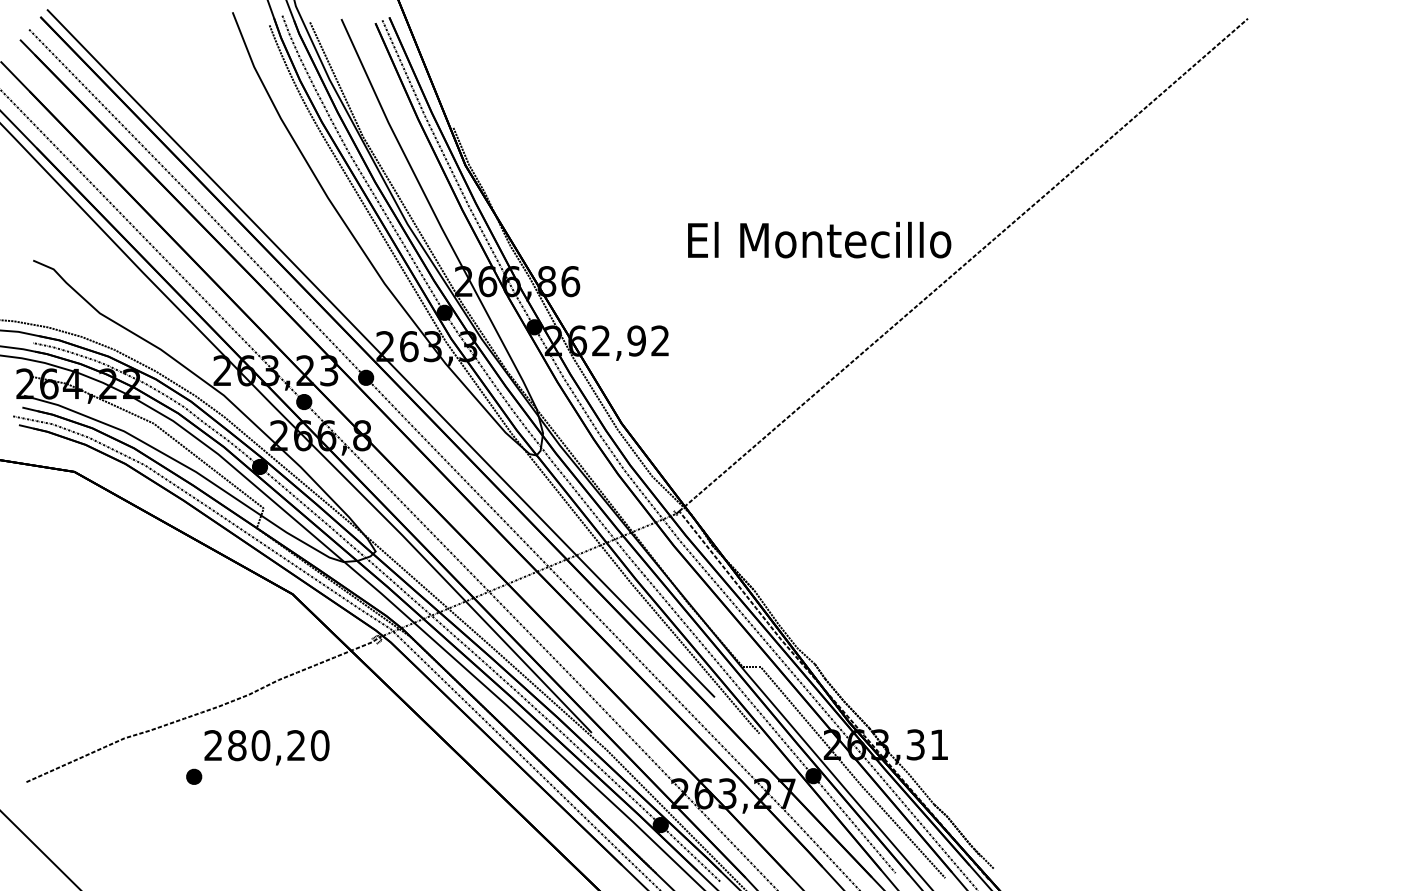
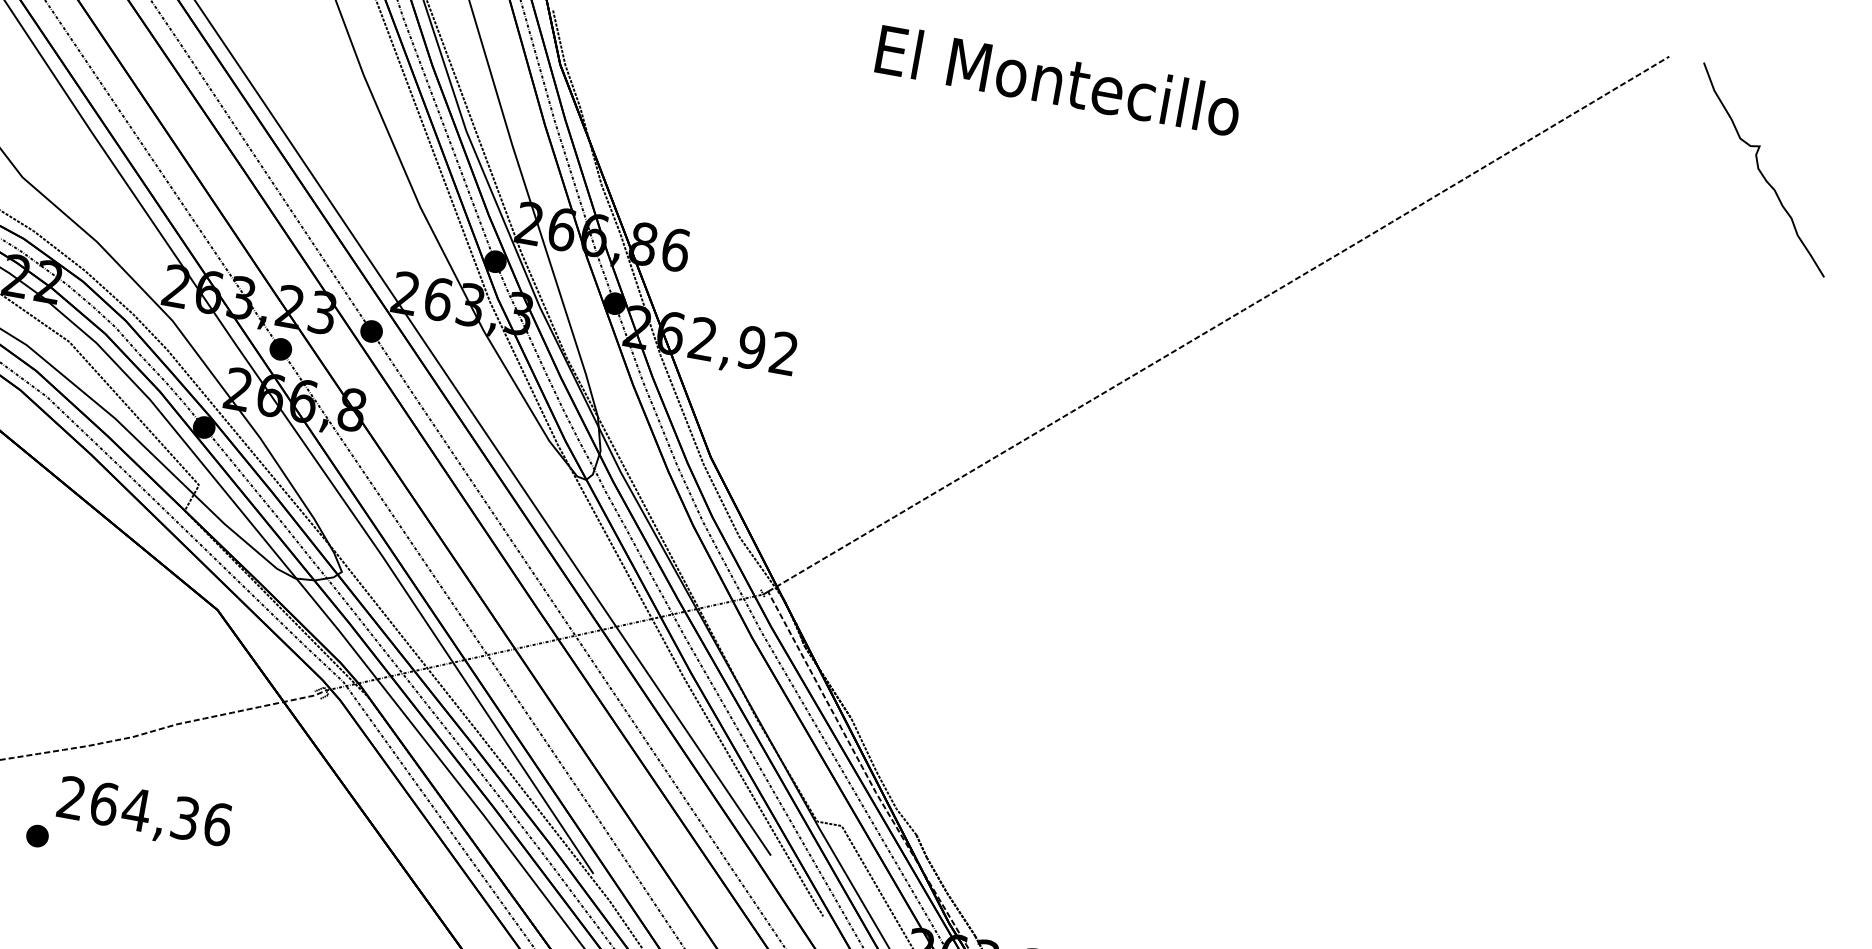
curve: (1327, 87) -> (1761, 170), added
text: (819, 239) -> (1058, 79), moved
text: (278, 745) -> (160, 813), 280,20 -> 264,36

